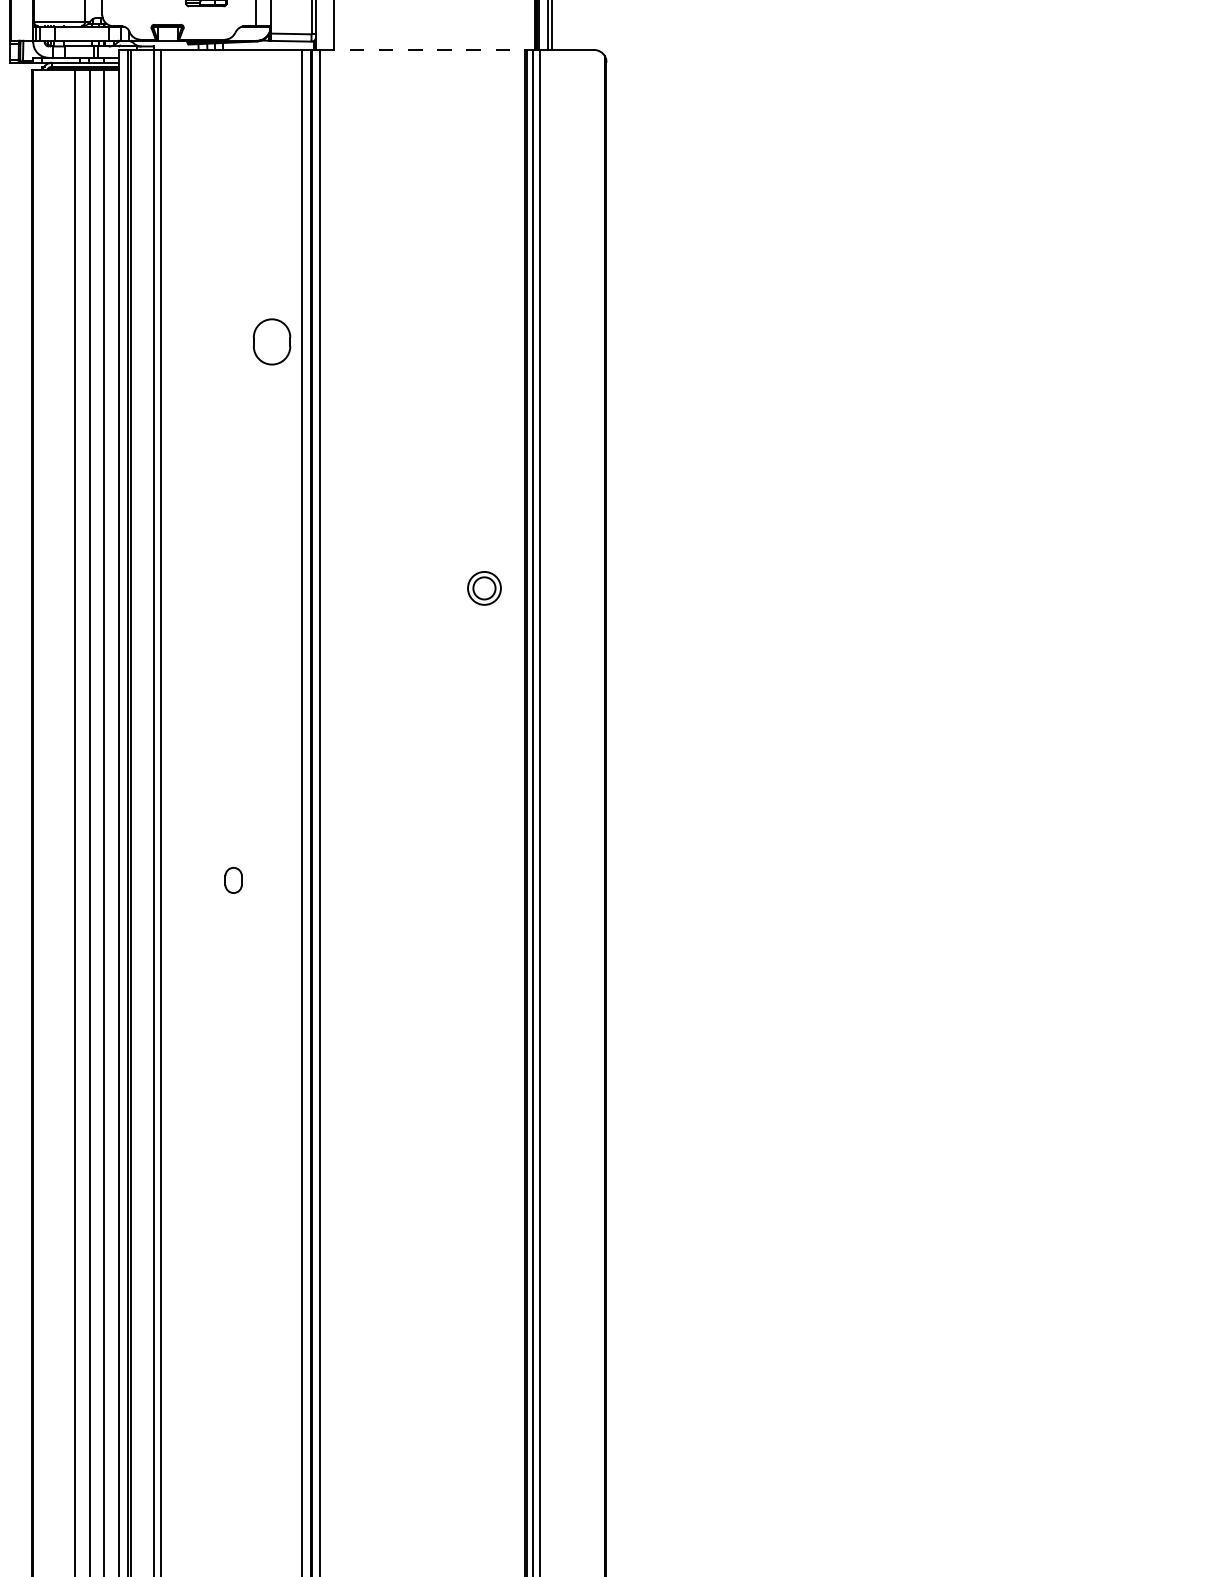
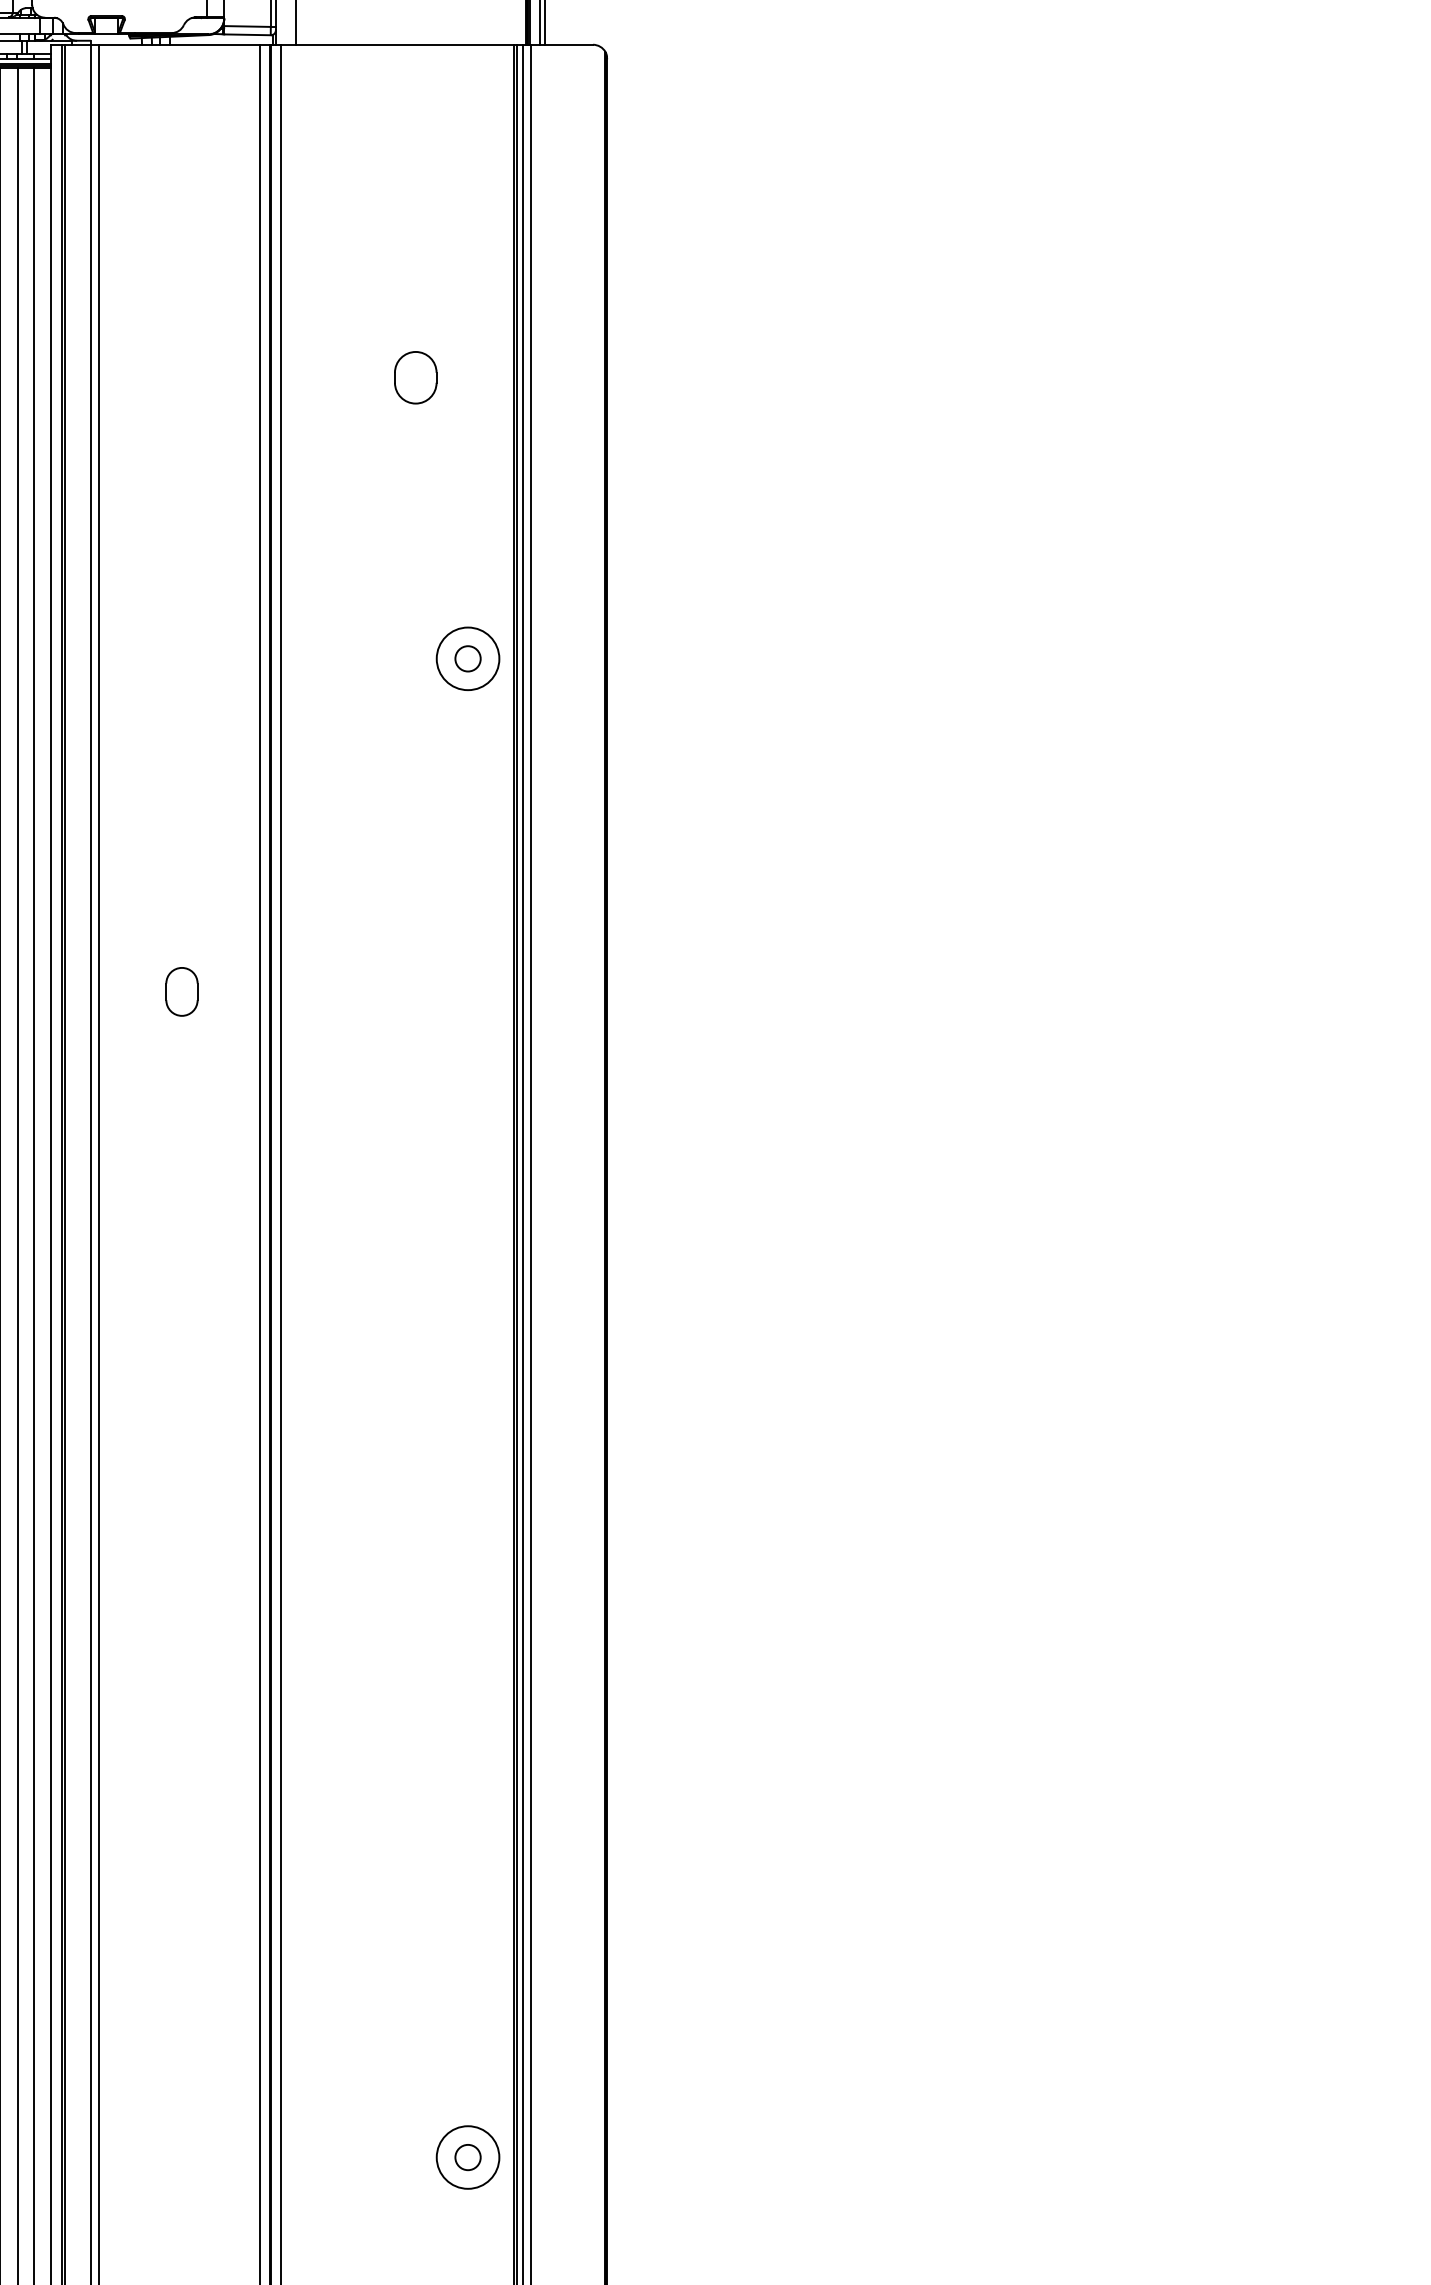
line: (422, 49) -> (397, 44), dashed -> solid
part: (271, 341) -> (415, 377), moved
circle: (483, 588) -> (467, 658), size x1.67
part: (233, 880) -> (181, 991), size x1.67

